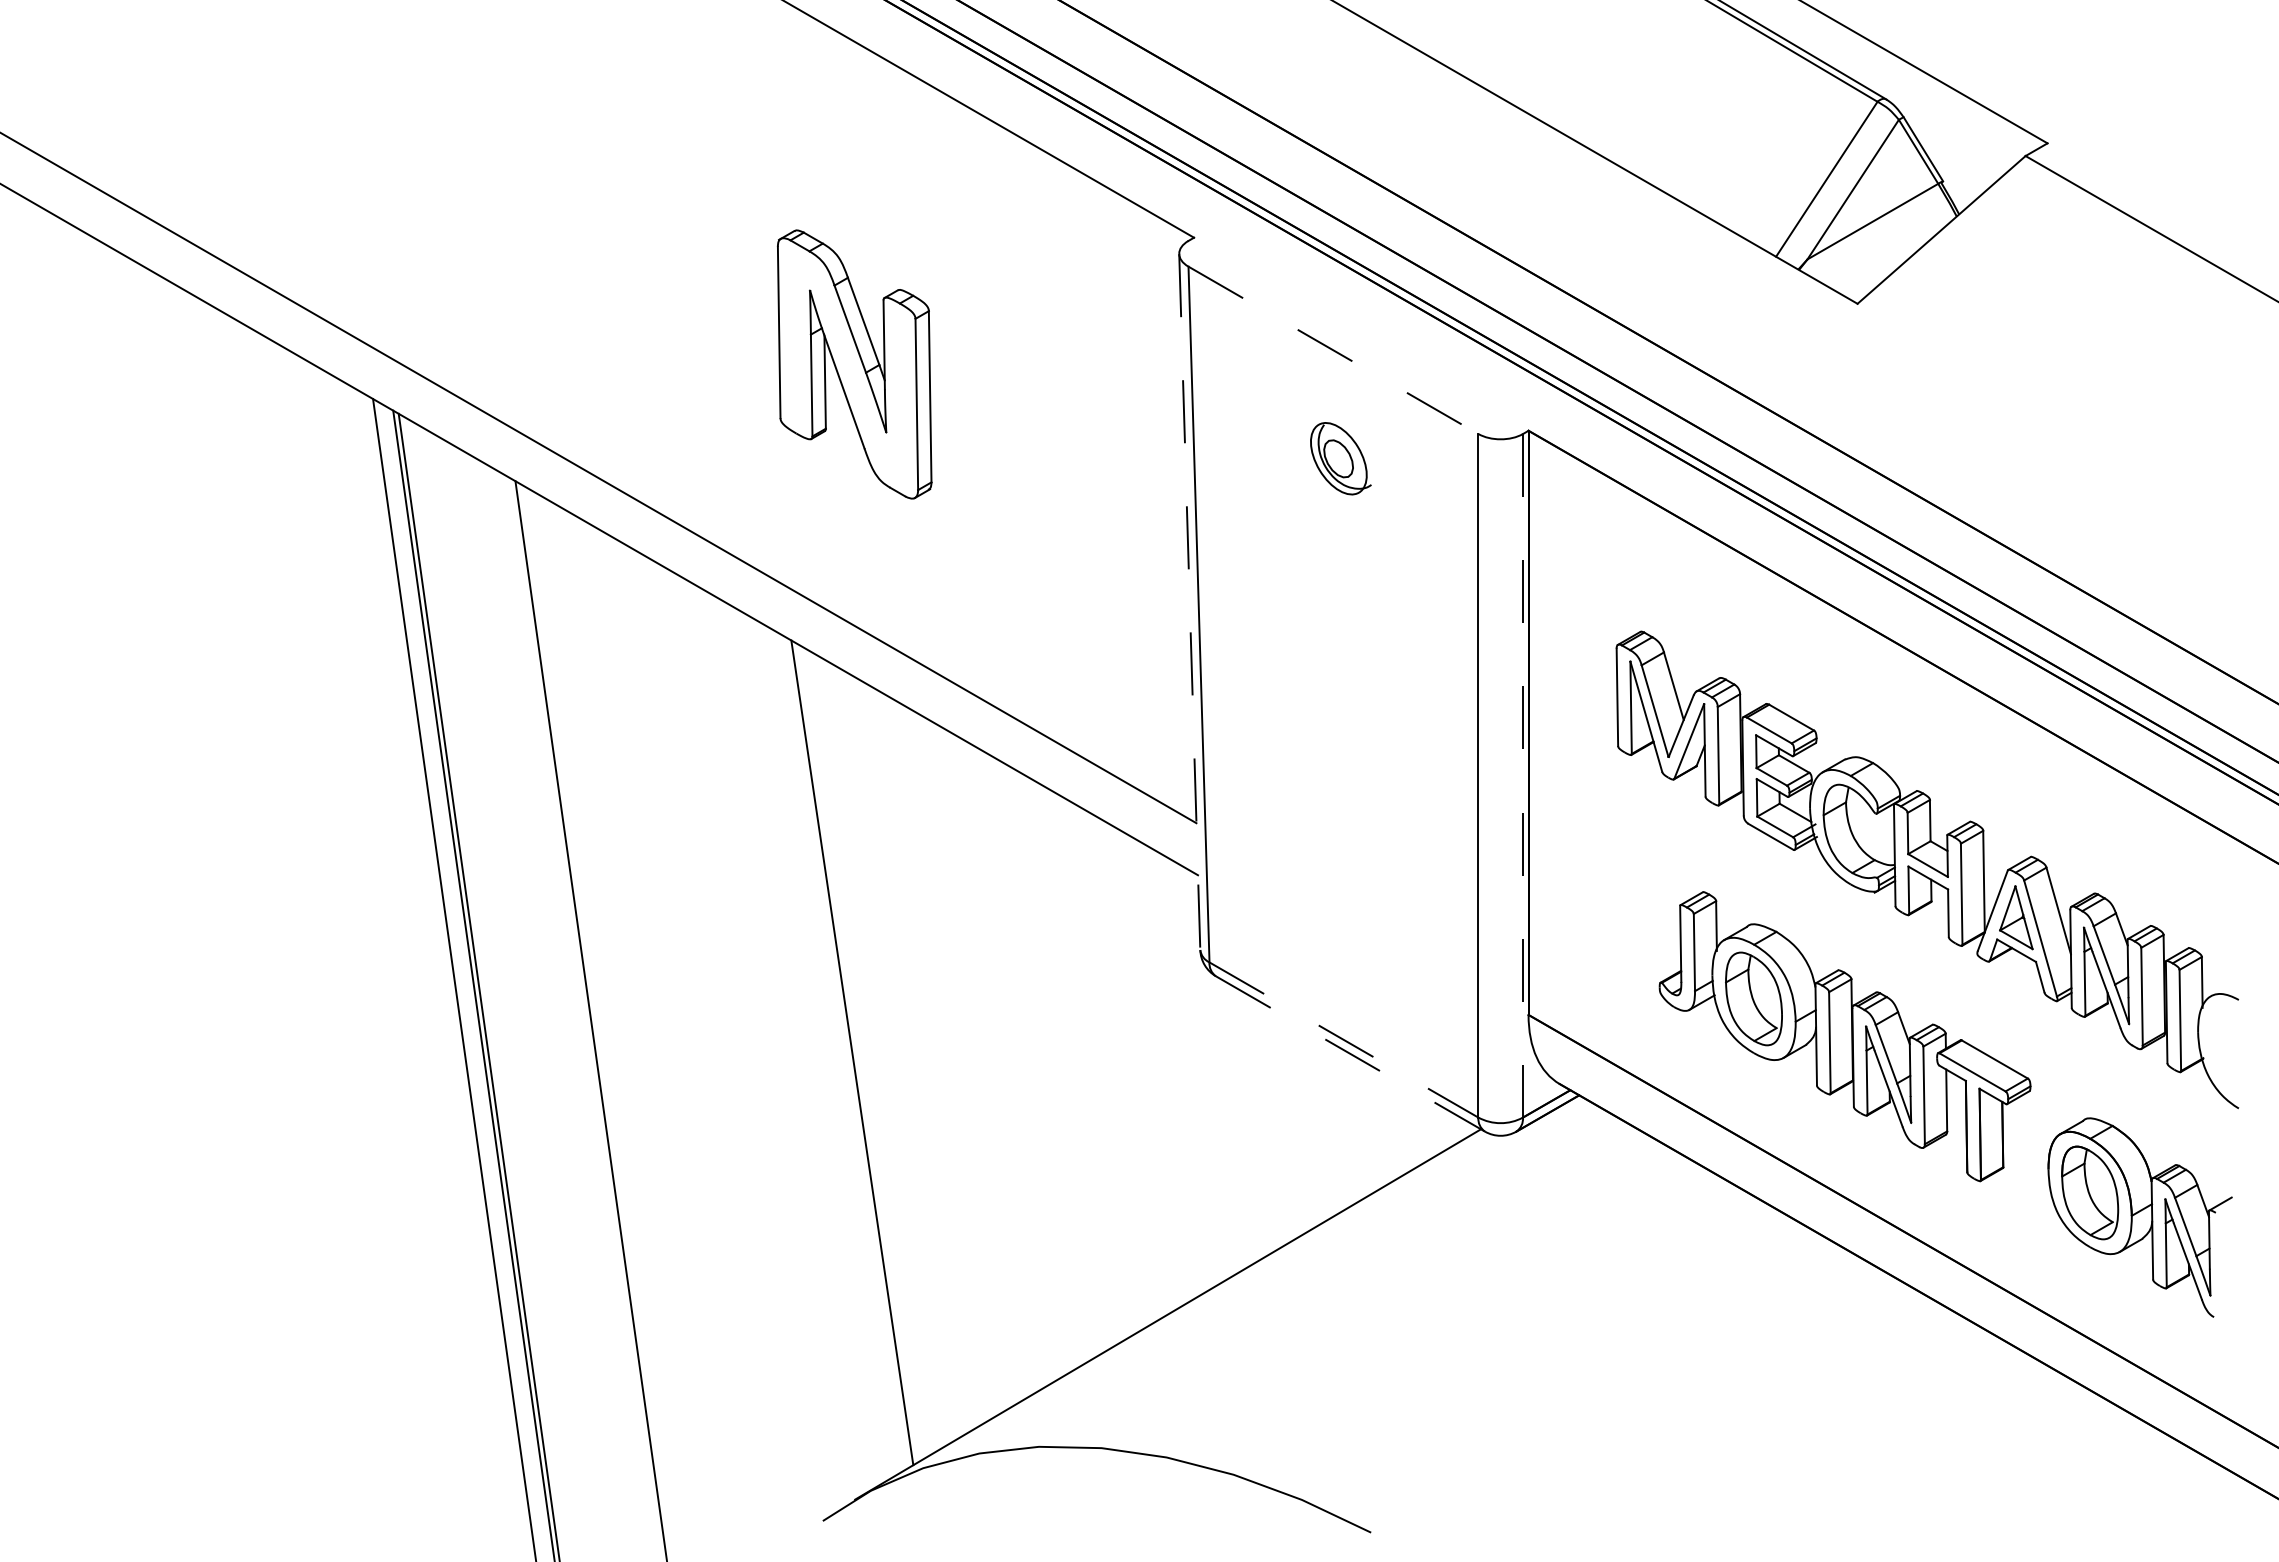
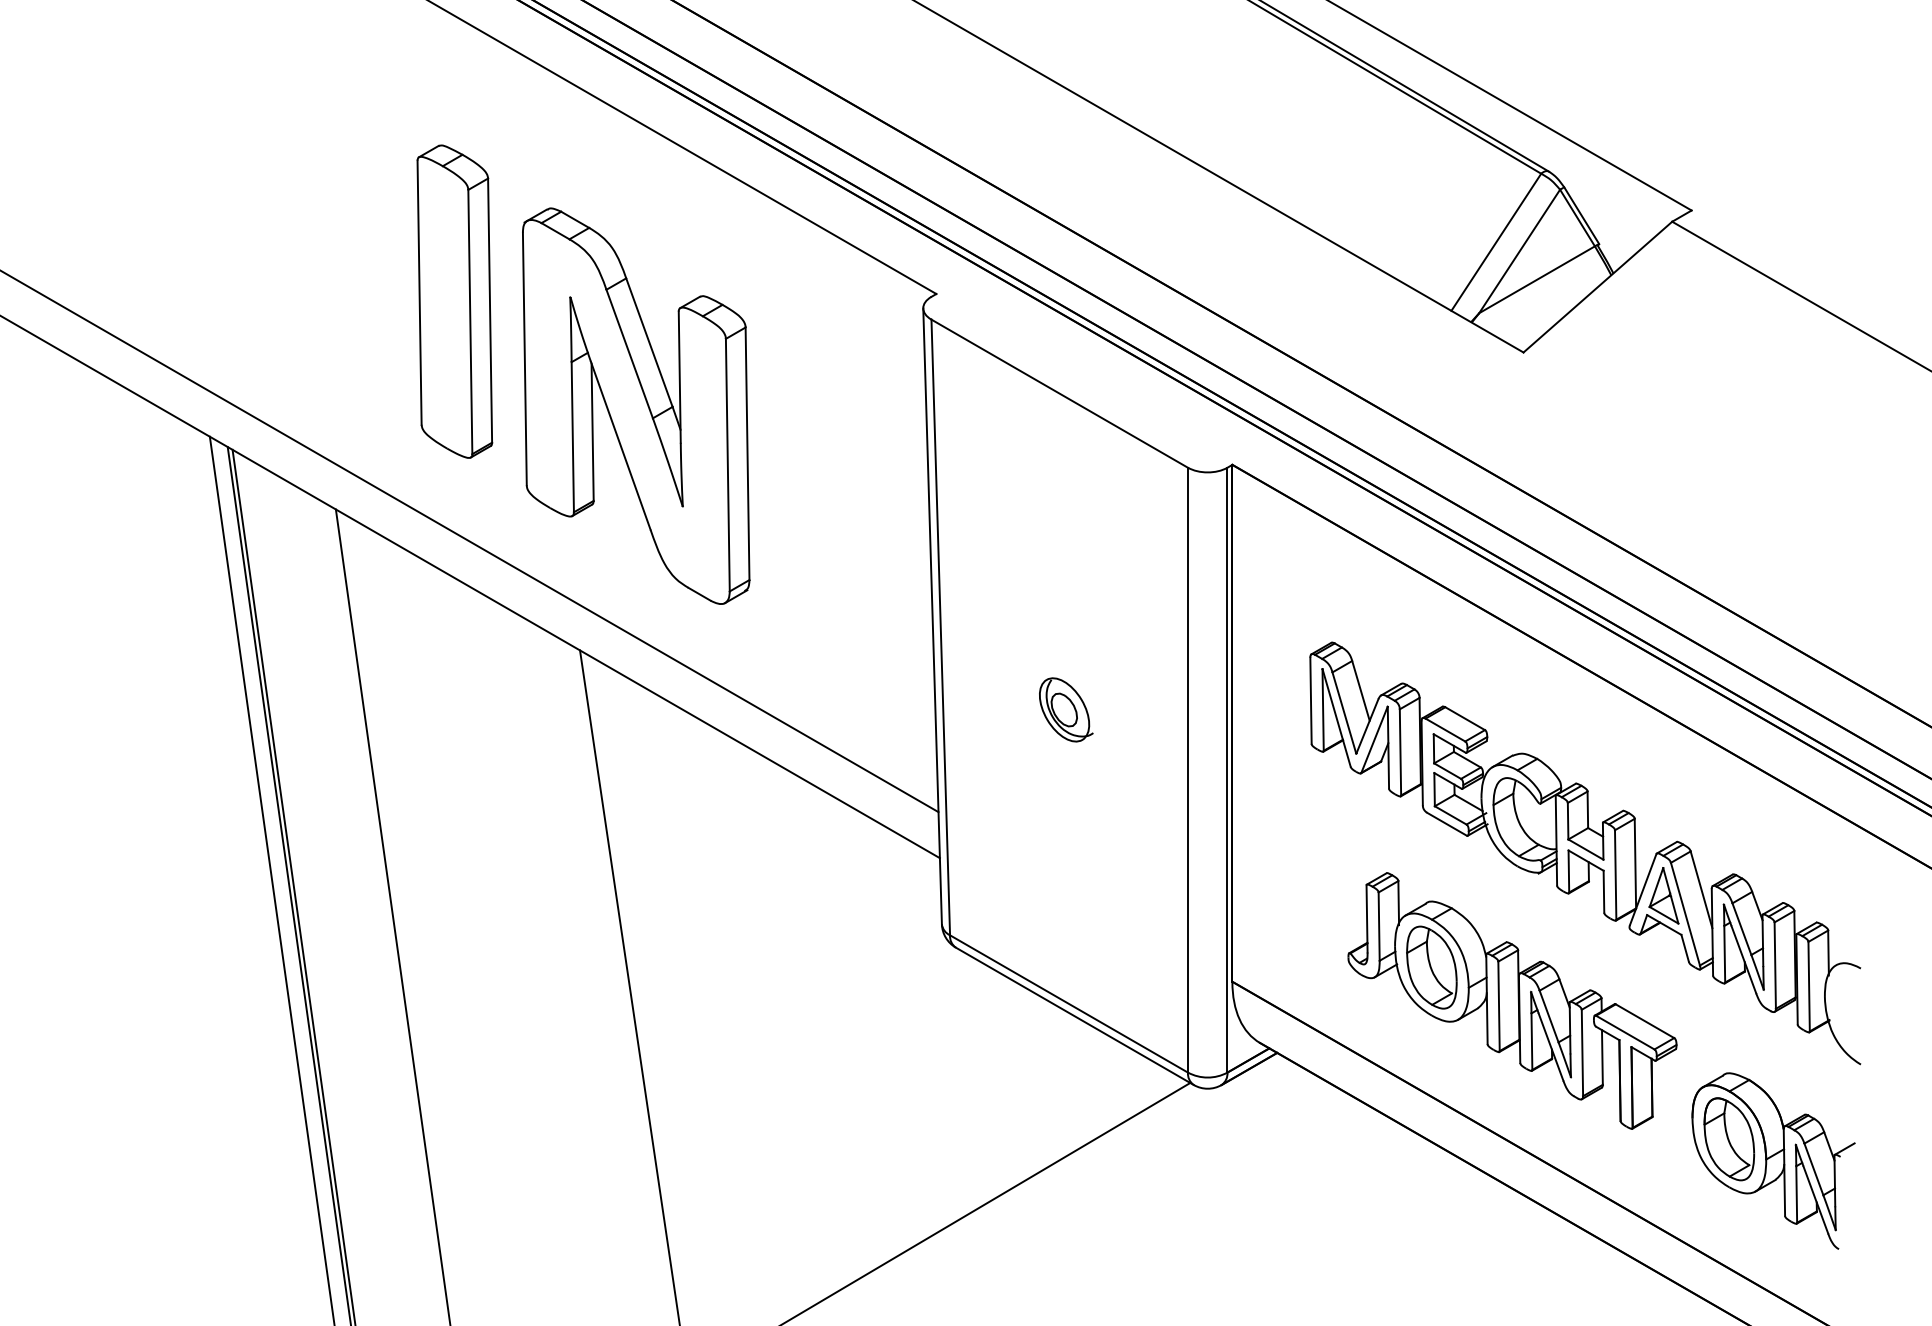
part: (649, 246) -> (454, 301), added
line: (1333, 350) -> (1059, 393), dashed -> solid
part: (854, 364) -> (635, 406), size x1.67
part: (1340, 458) -> (1065, 709), moved
line: (1189, 602) -> (932, 616), dashed -> solid
line: (1522, 775) -> (1227, 769), dashed -> solid
line: (1344, 1040) -> (1069, 1004), dashed -> solid
line: (1350, 1054) -> (1074, 1016), dashed -> solid

